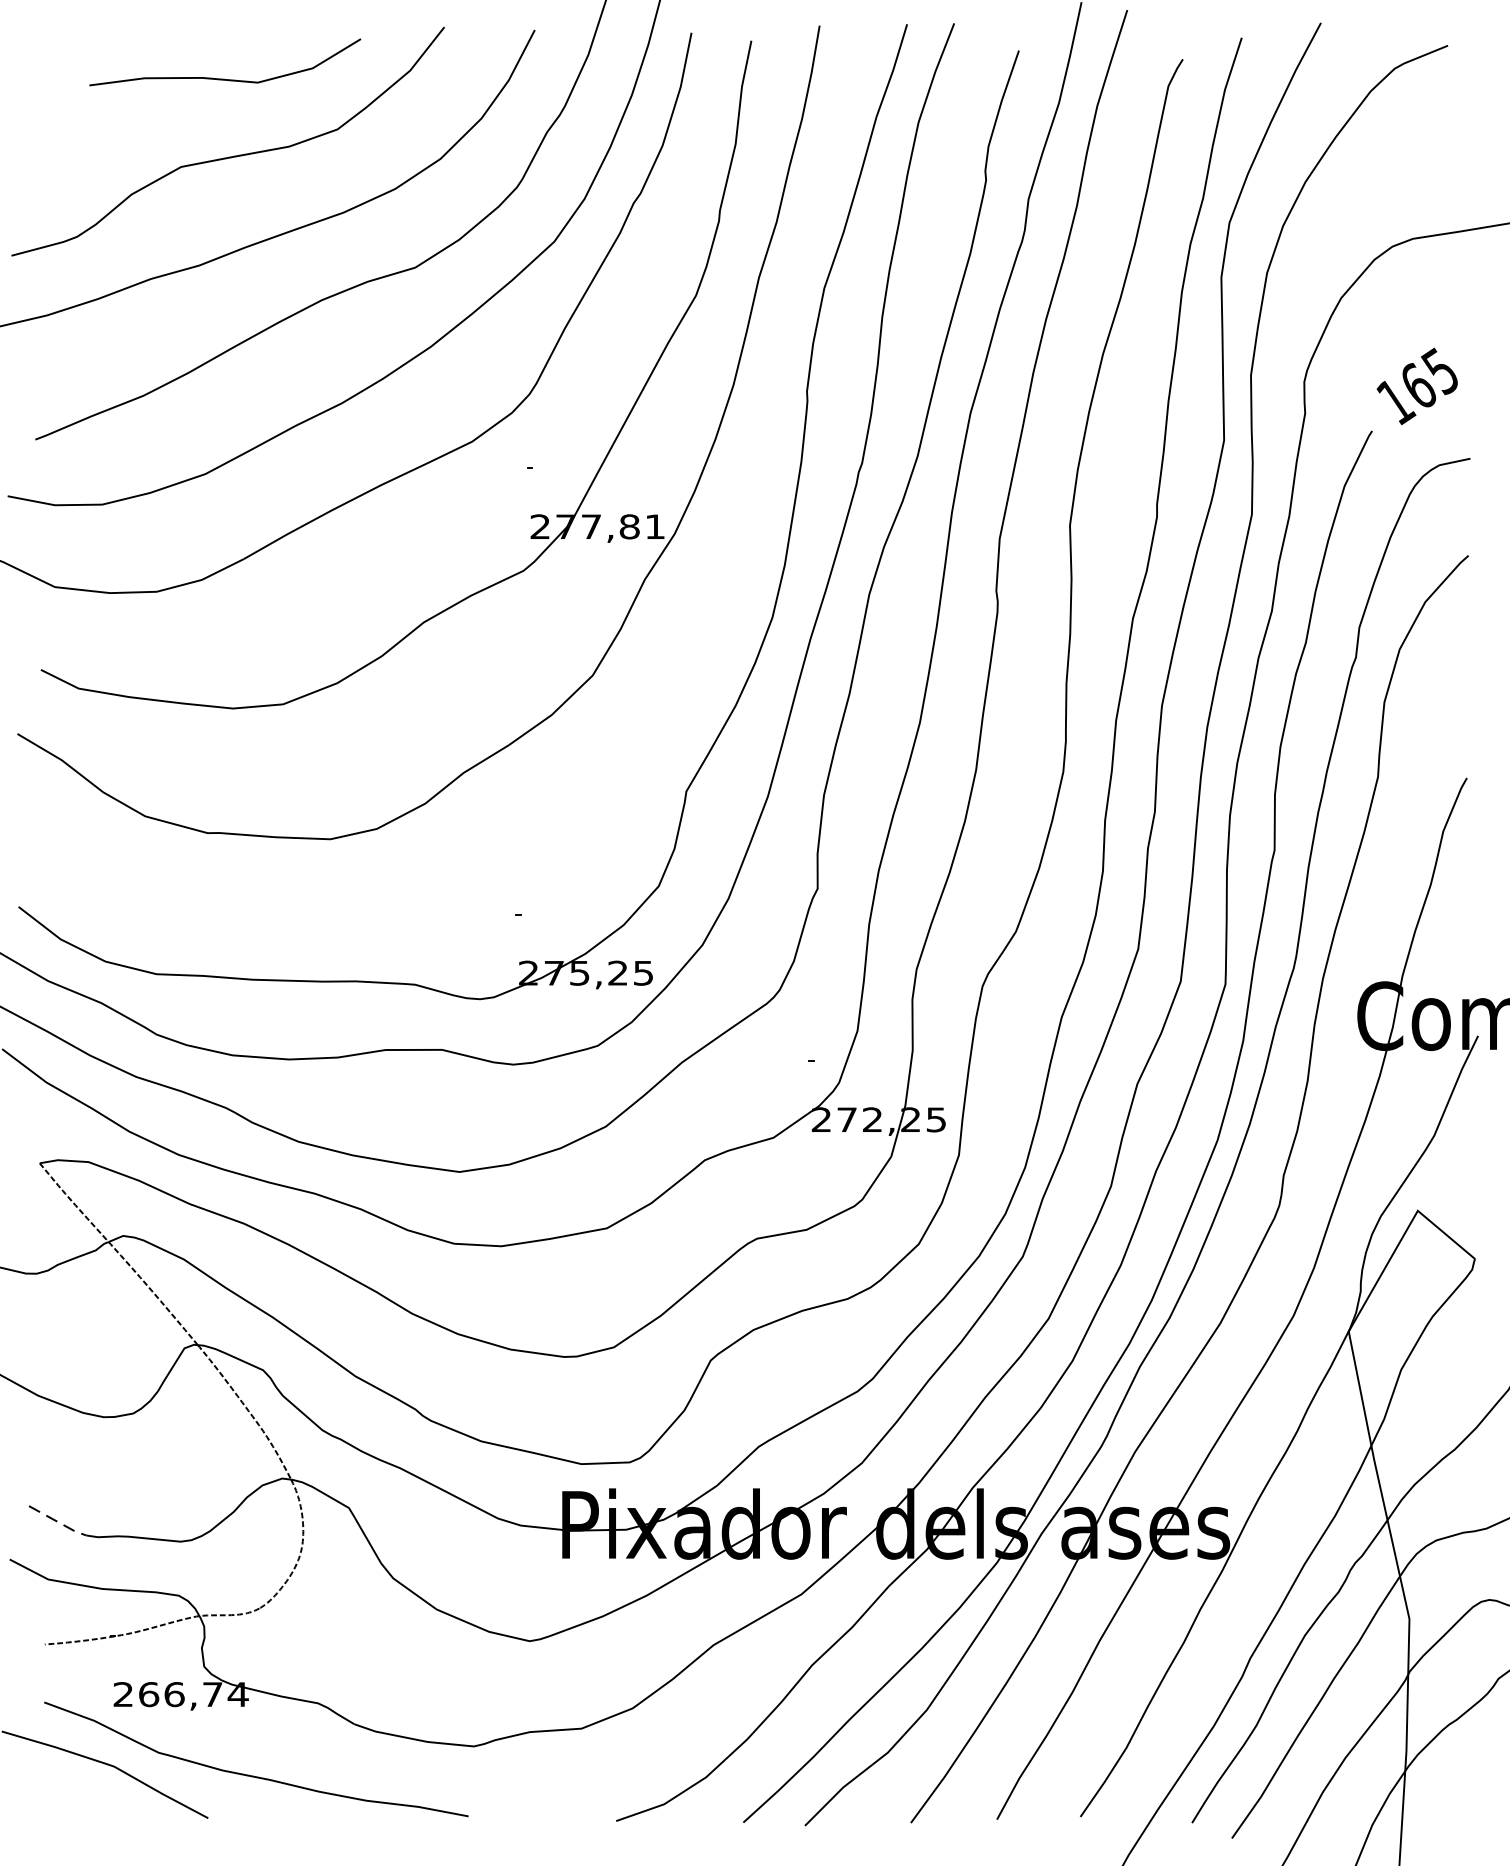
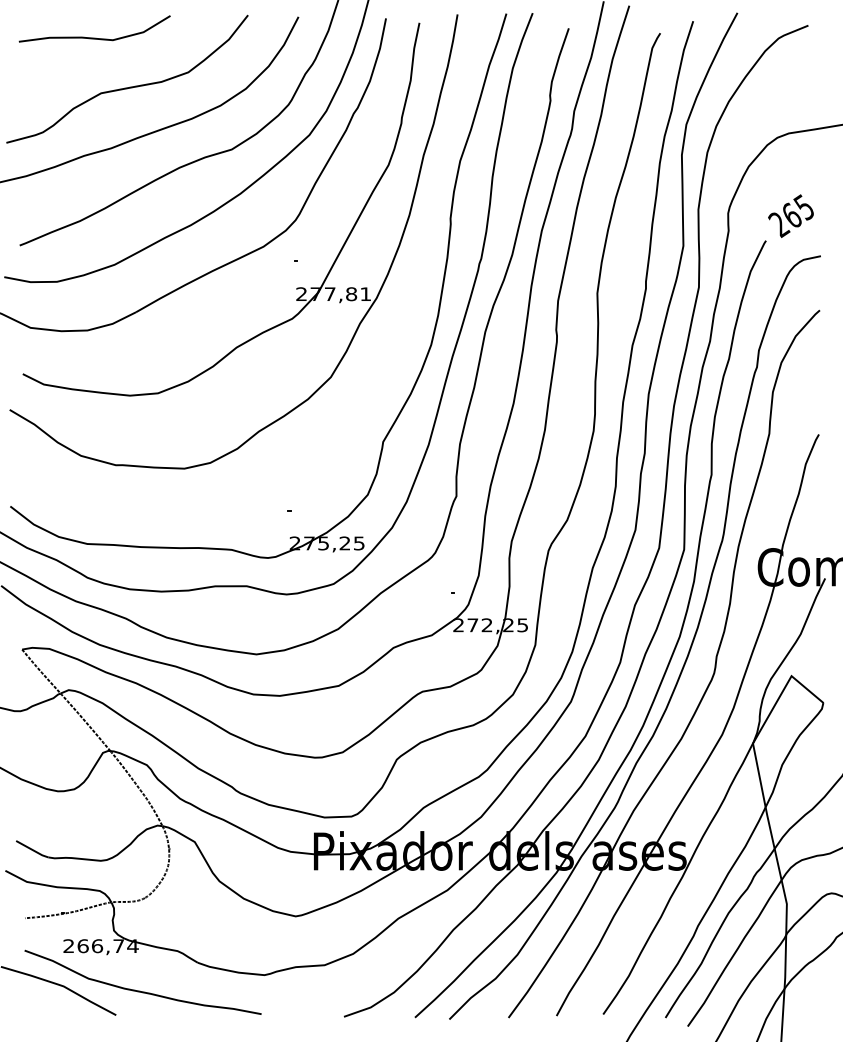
curve: (224, 77) -> (94, 37), moved
text: (1396, 401) -> (779, 224), 165 -> 265
line: (58, 1523) -> (32, 850), dashed -> solid

